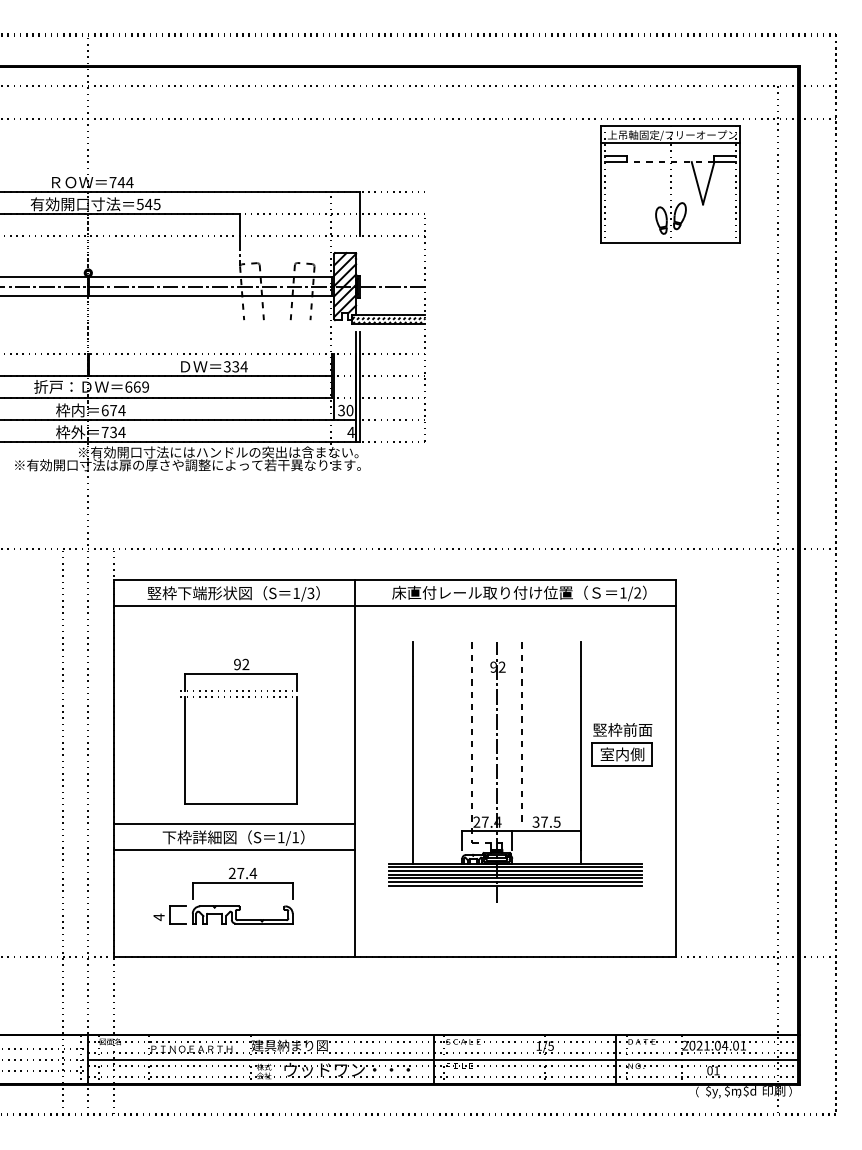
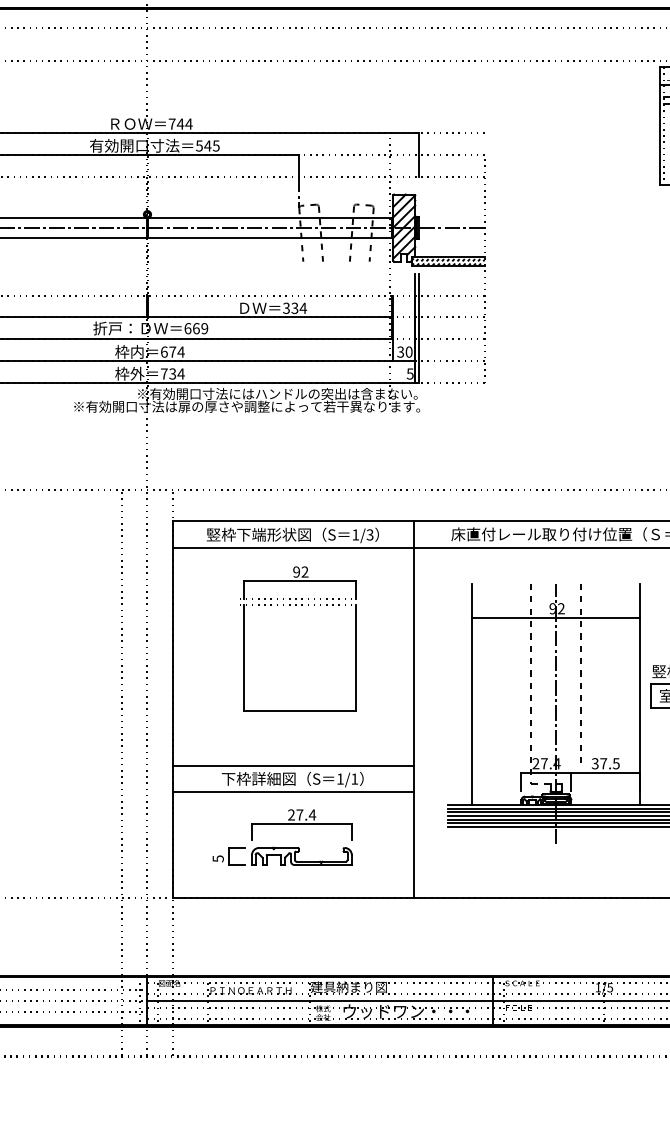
text: (350, 432) -> (409, 374), 4 -> 5
line: (496, 676) -> (555, 618), added
part: (237, 697) -> (296, 605), moved
text: (158, 917) -> (217, 859), 4 -> 5

